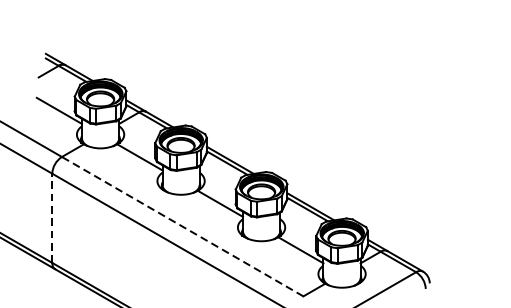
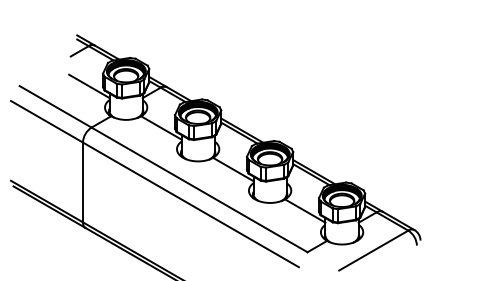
line: (51, 218) -> (82, 182), dashed -> solid
line: (182, 226) -> (199, 189), dashed -> solid

